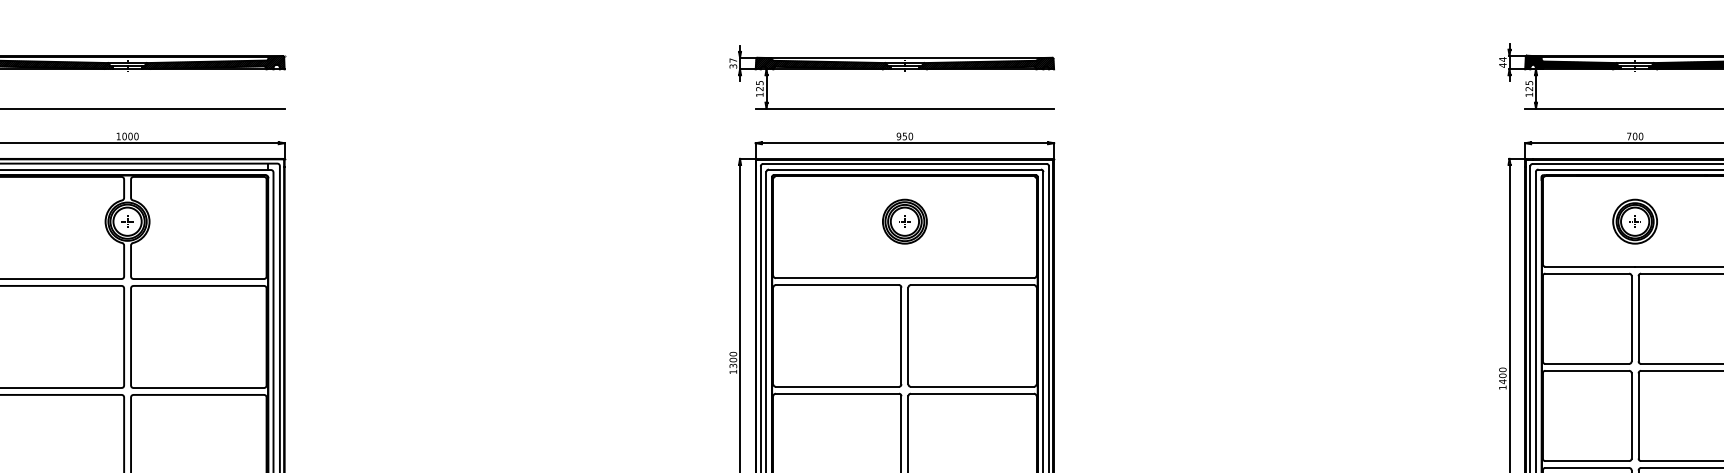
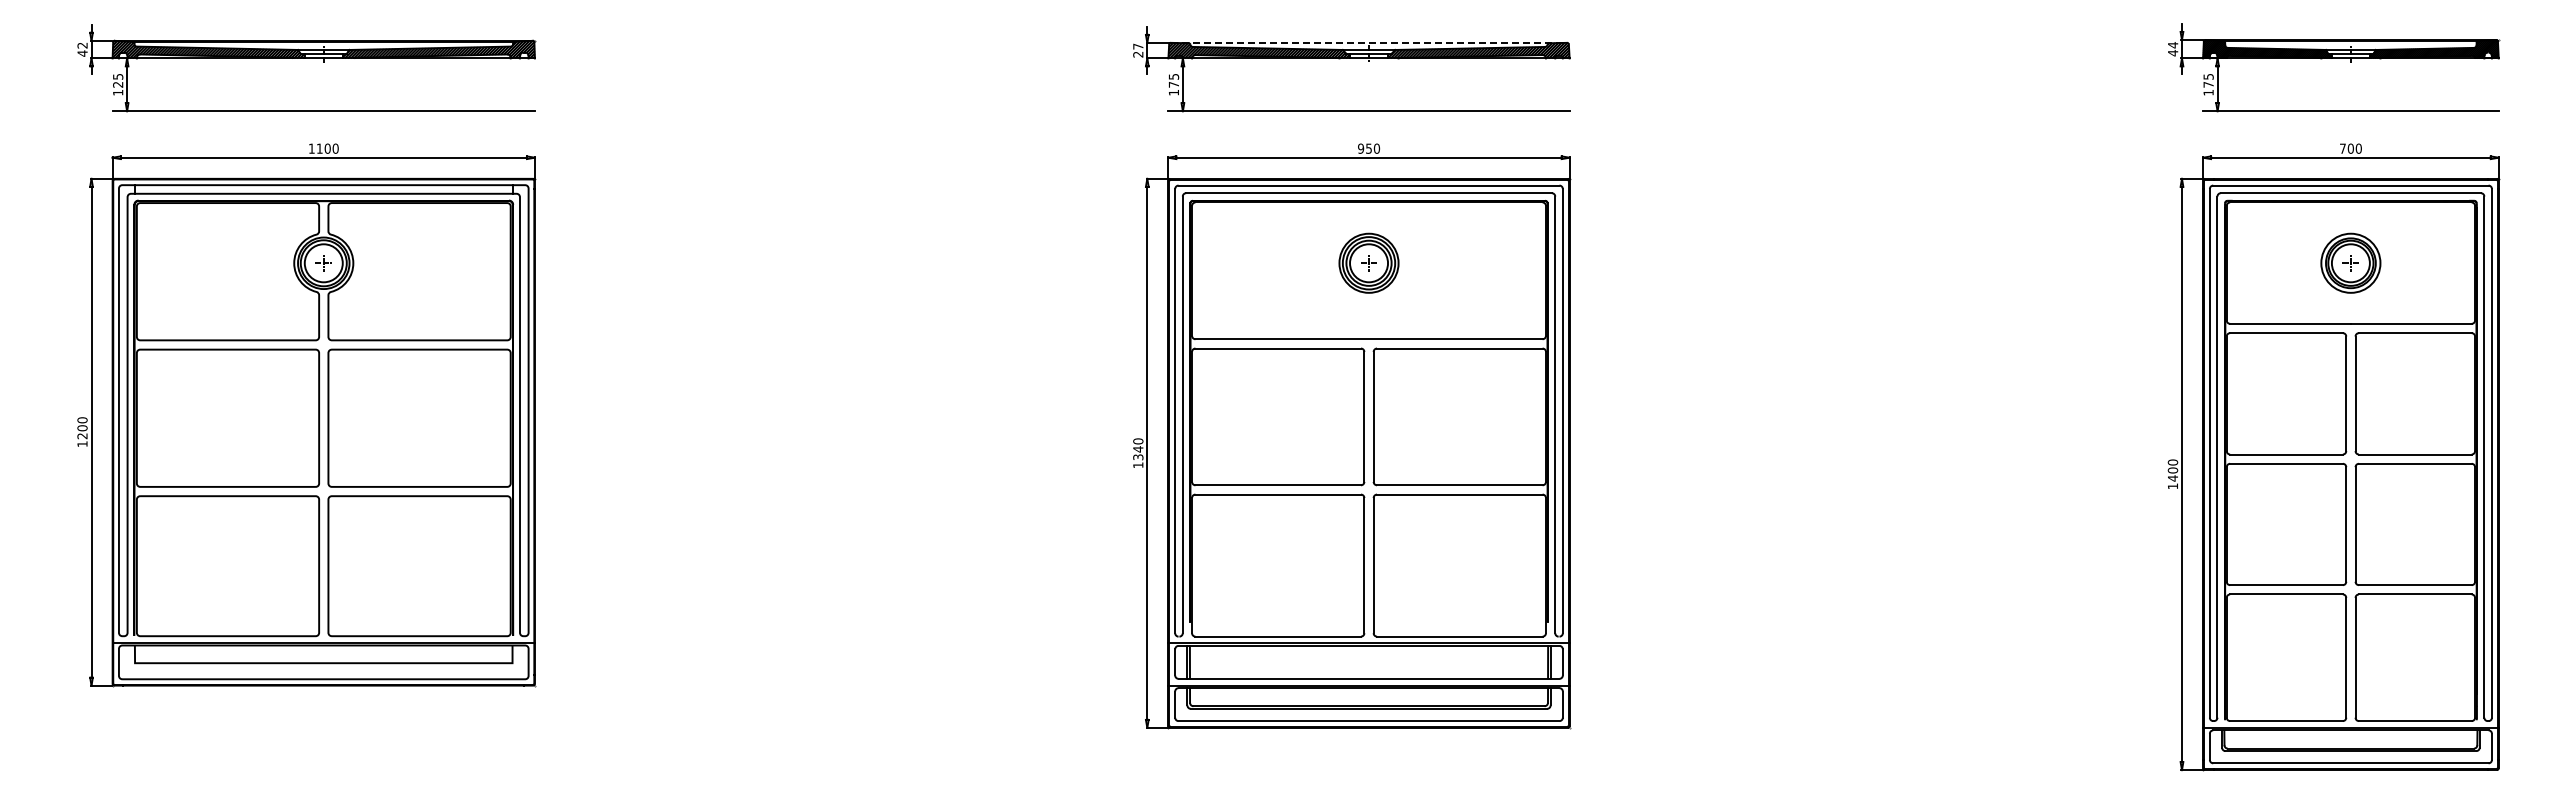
line: (905, 57) -> (1369, 42), solid -> dashed
text: (733, 66) -> (1138, 54), 37 -> 27
text: (759, 88) -> (1173, 84), 125 -> 175
text: (1529, 88) -> (2208, 84), 125 -> 175
text: (124, 136) -> (319, 148), 1000 -> 1100
text: (733, 360) -> (1138, 449), 1300 -> 1340

